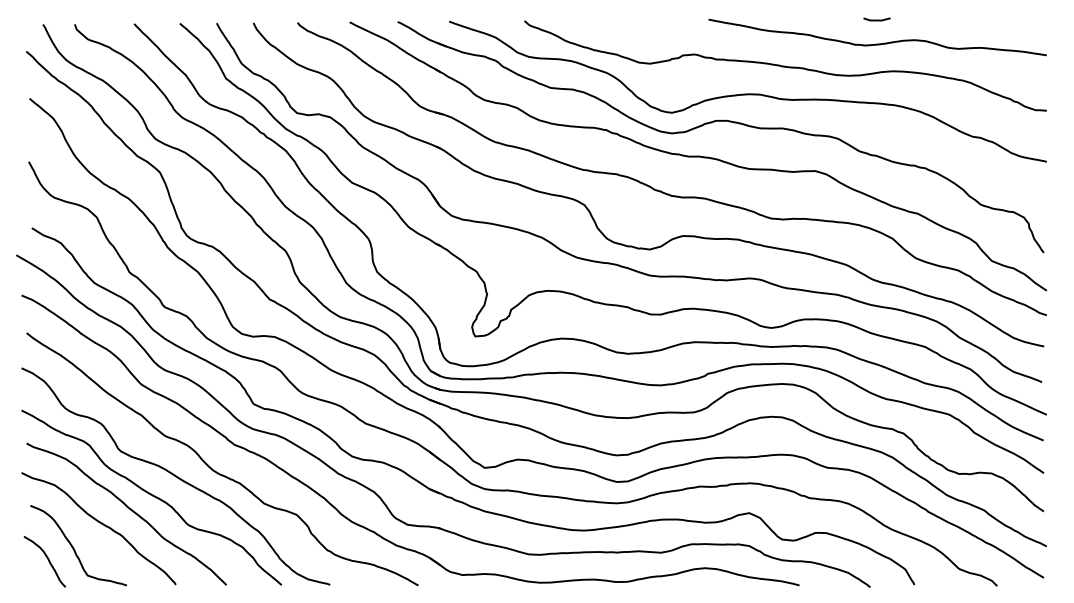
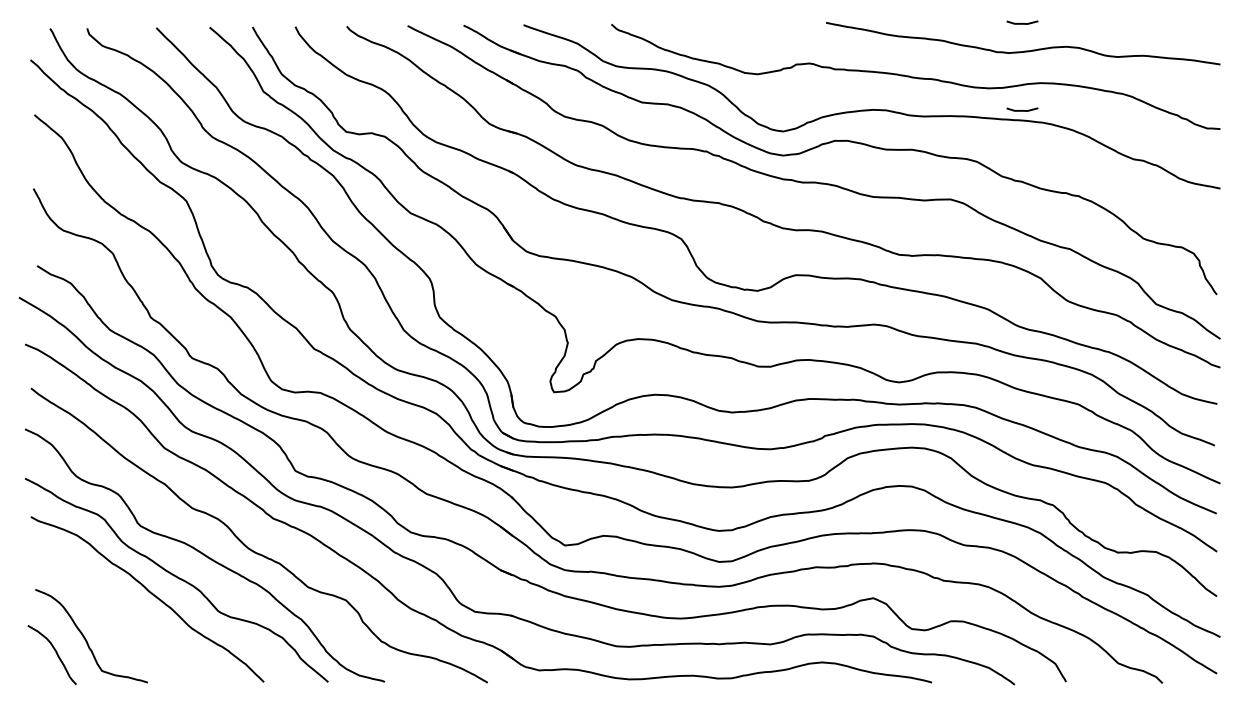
curve: (877, 94) -> (1022, 110), added
curve: (101, 524) -> (118, 611), removed

